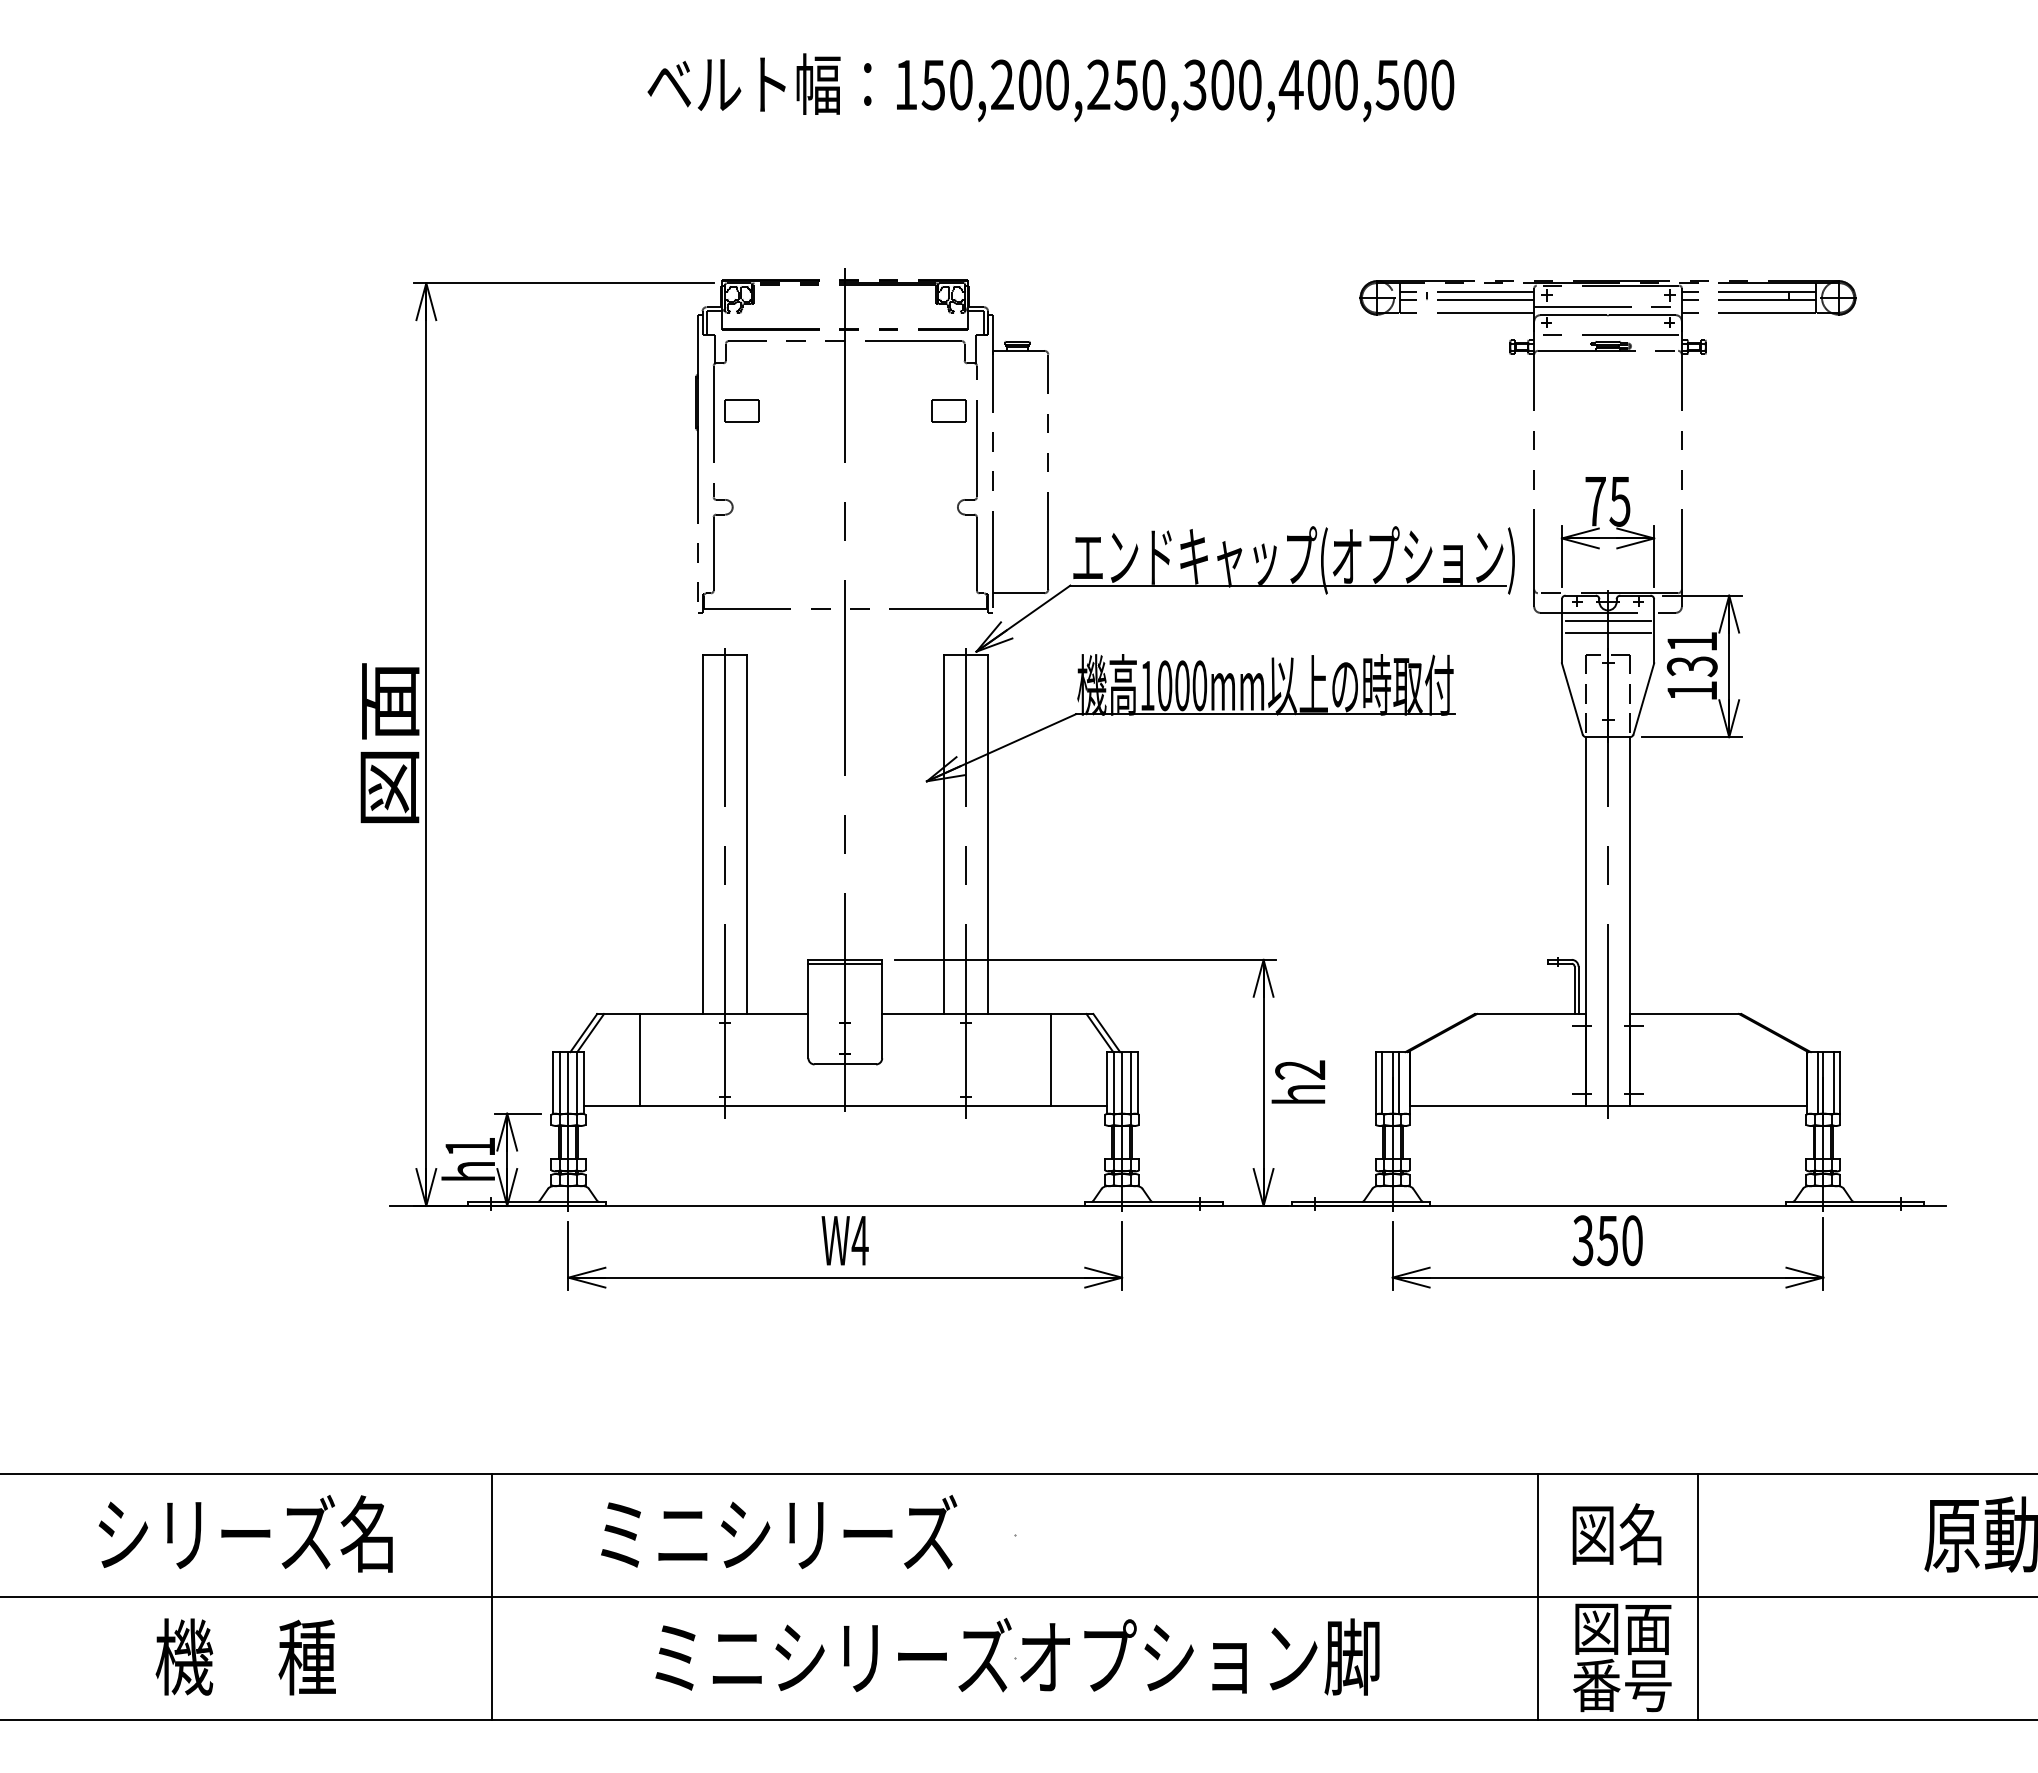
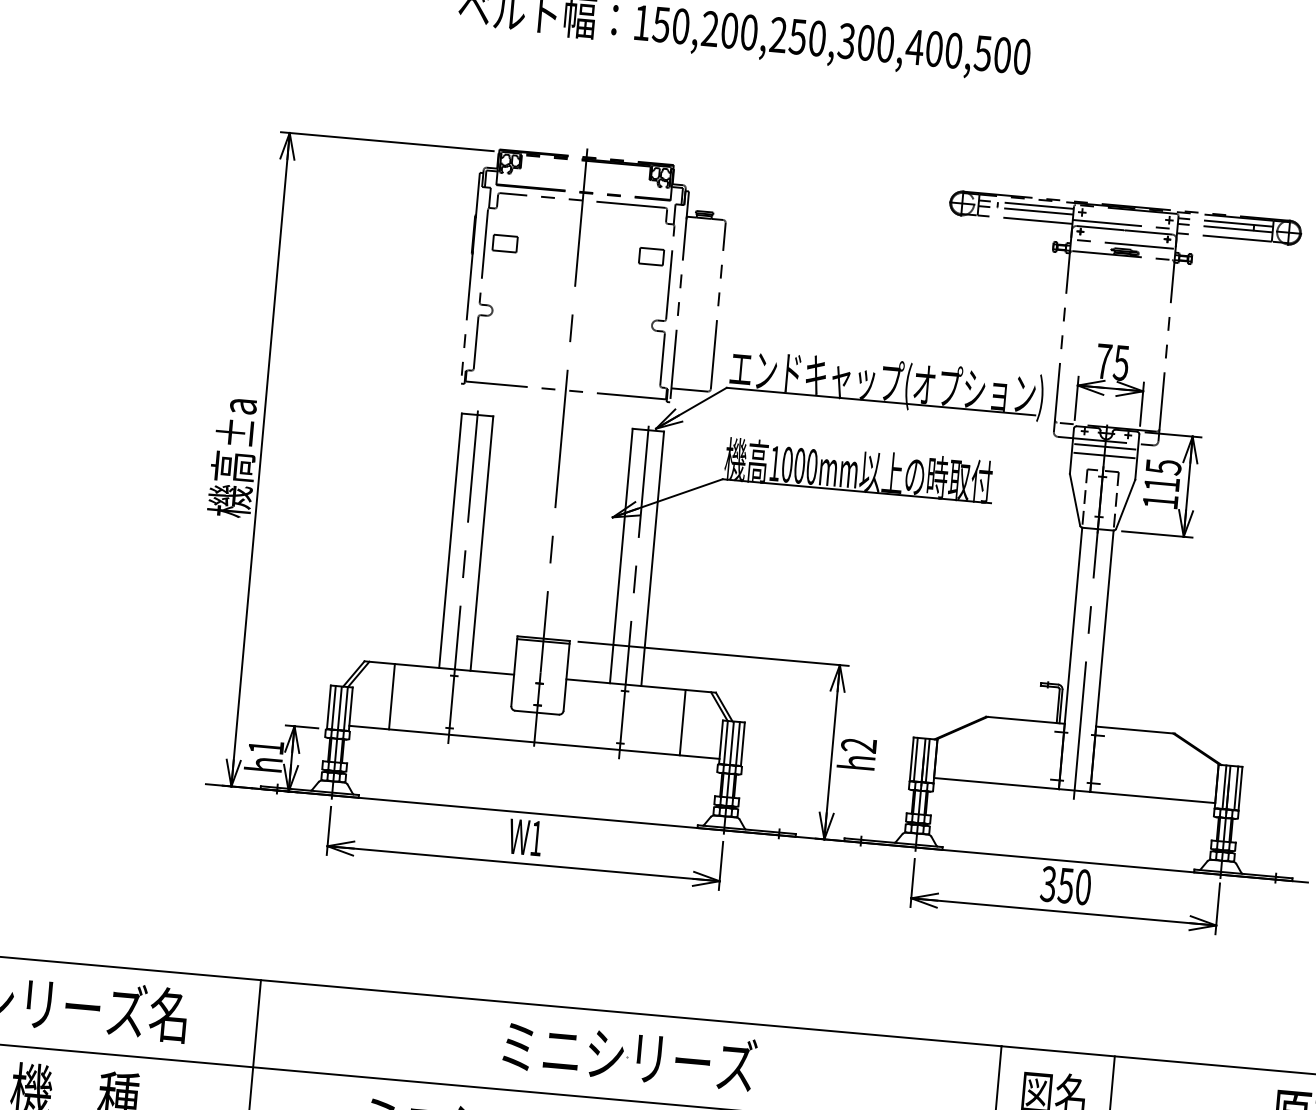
text: (1691, 654) -> (1162, 475), 131 -> 115
text: (388, 745) -> (233, 457), 図面 -> 機高±a
text: (859, 1240) -> (535, 838), W4 -> W1
text: (779, 1531) -> (630, 1054), moved

